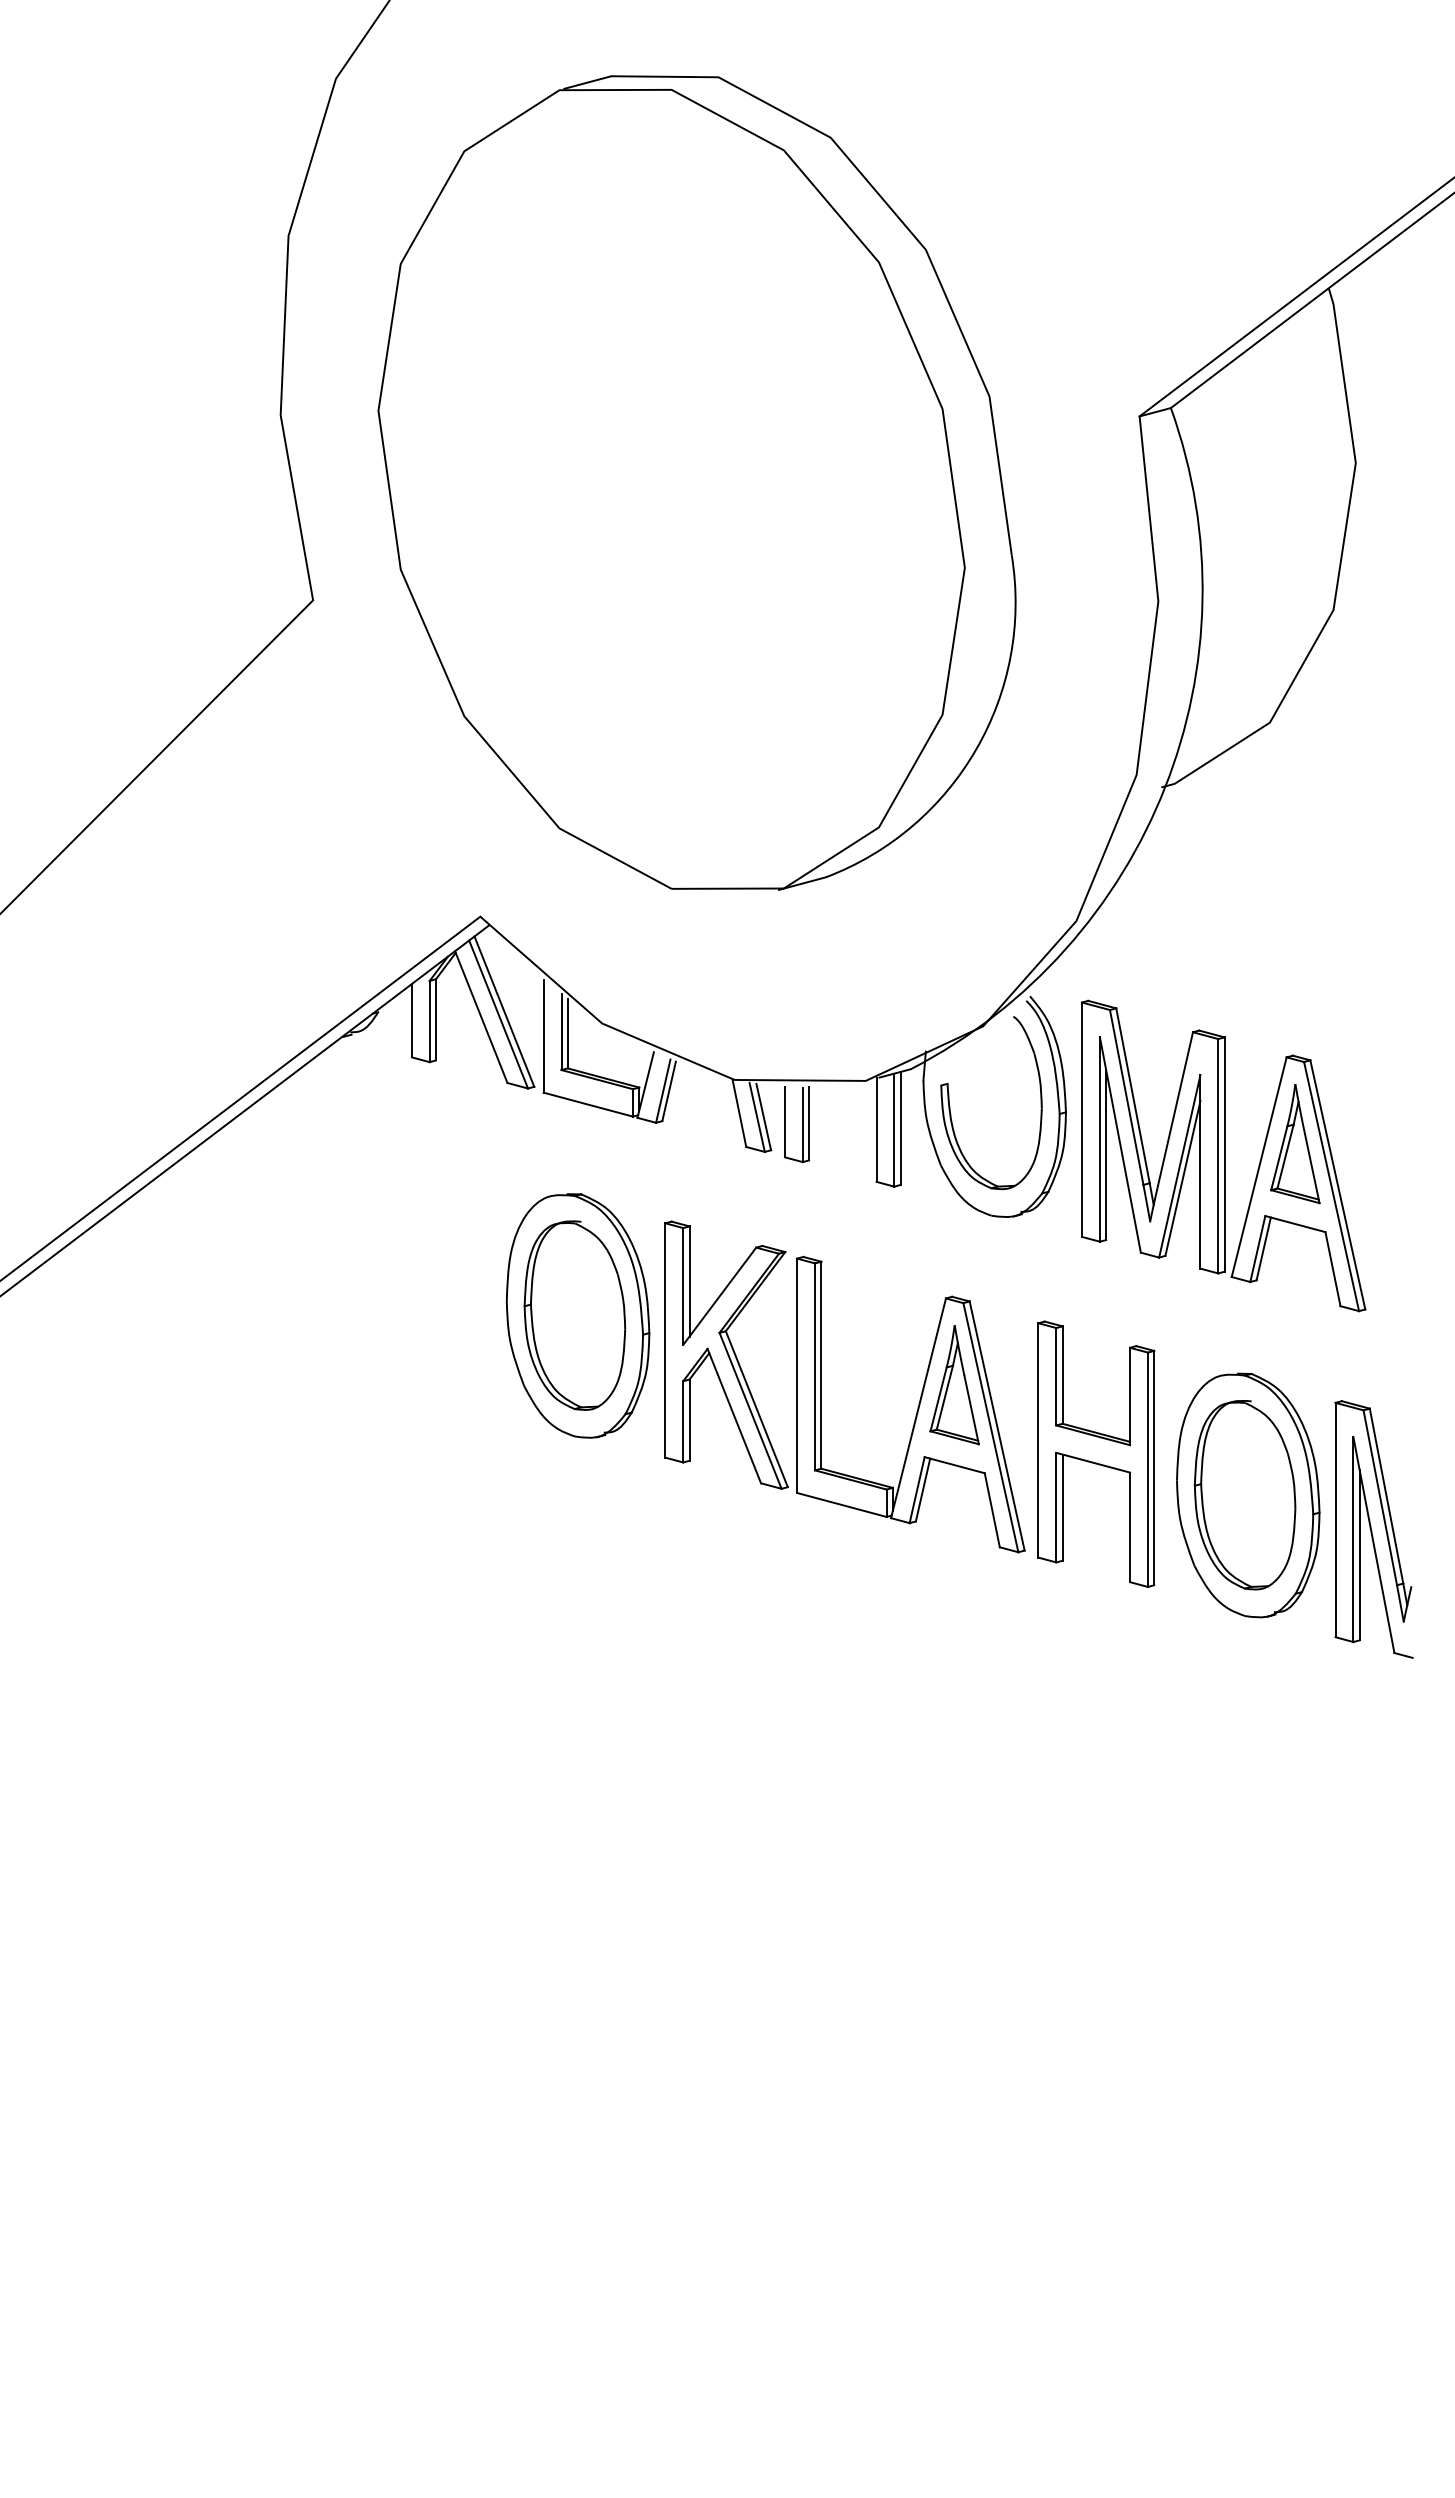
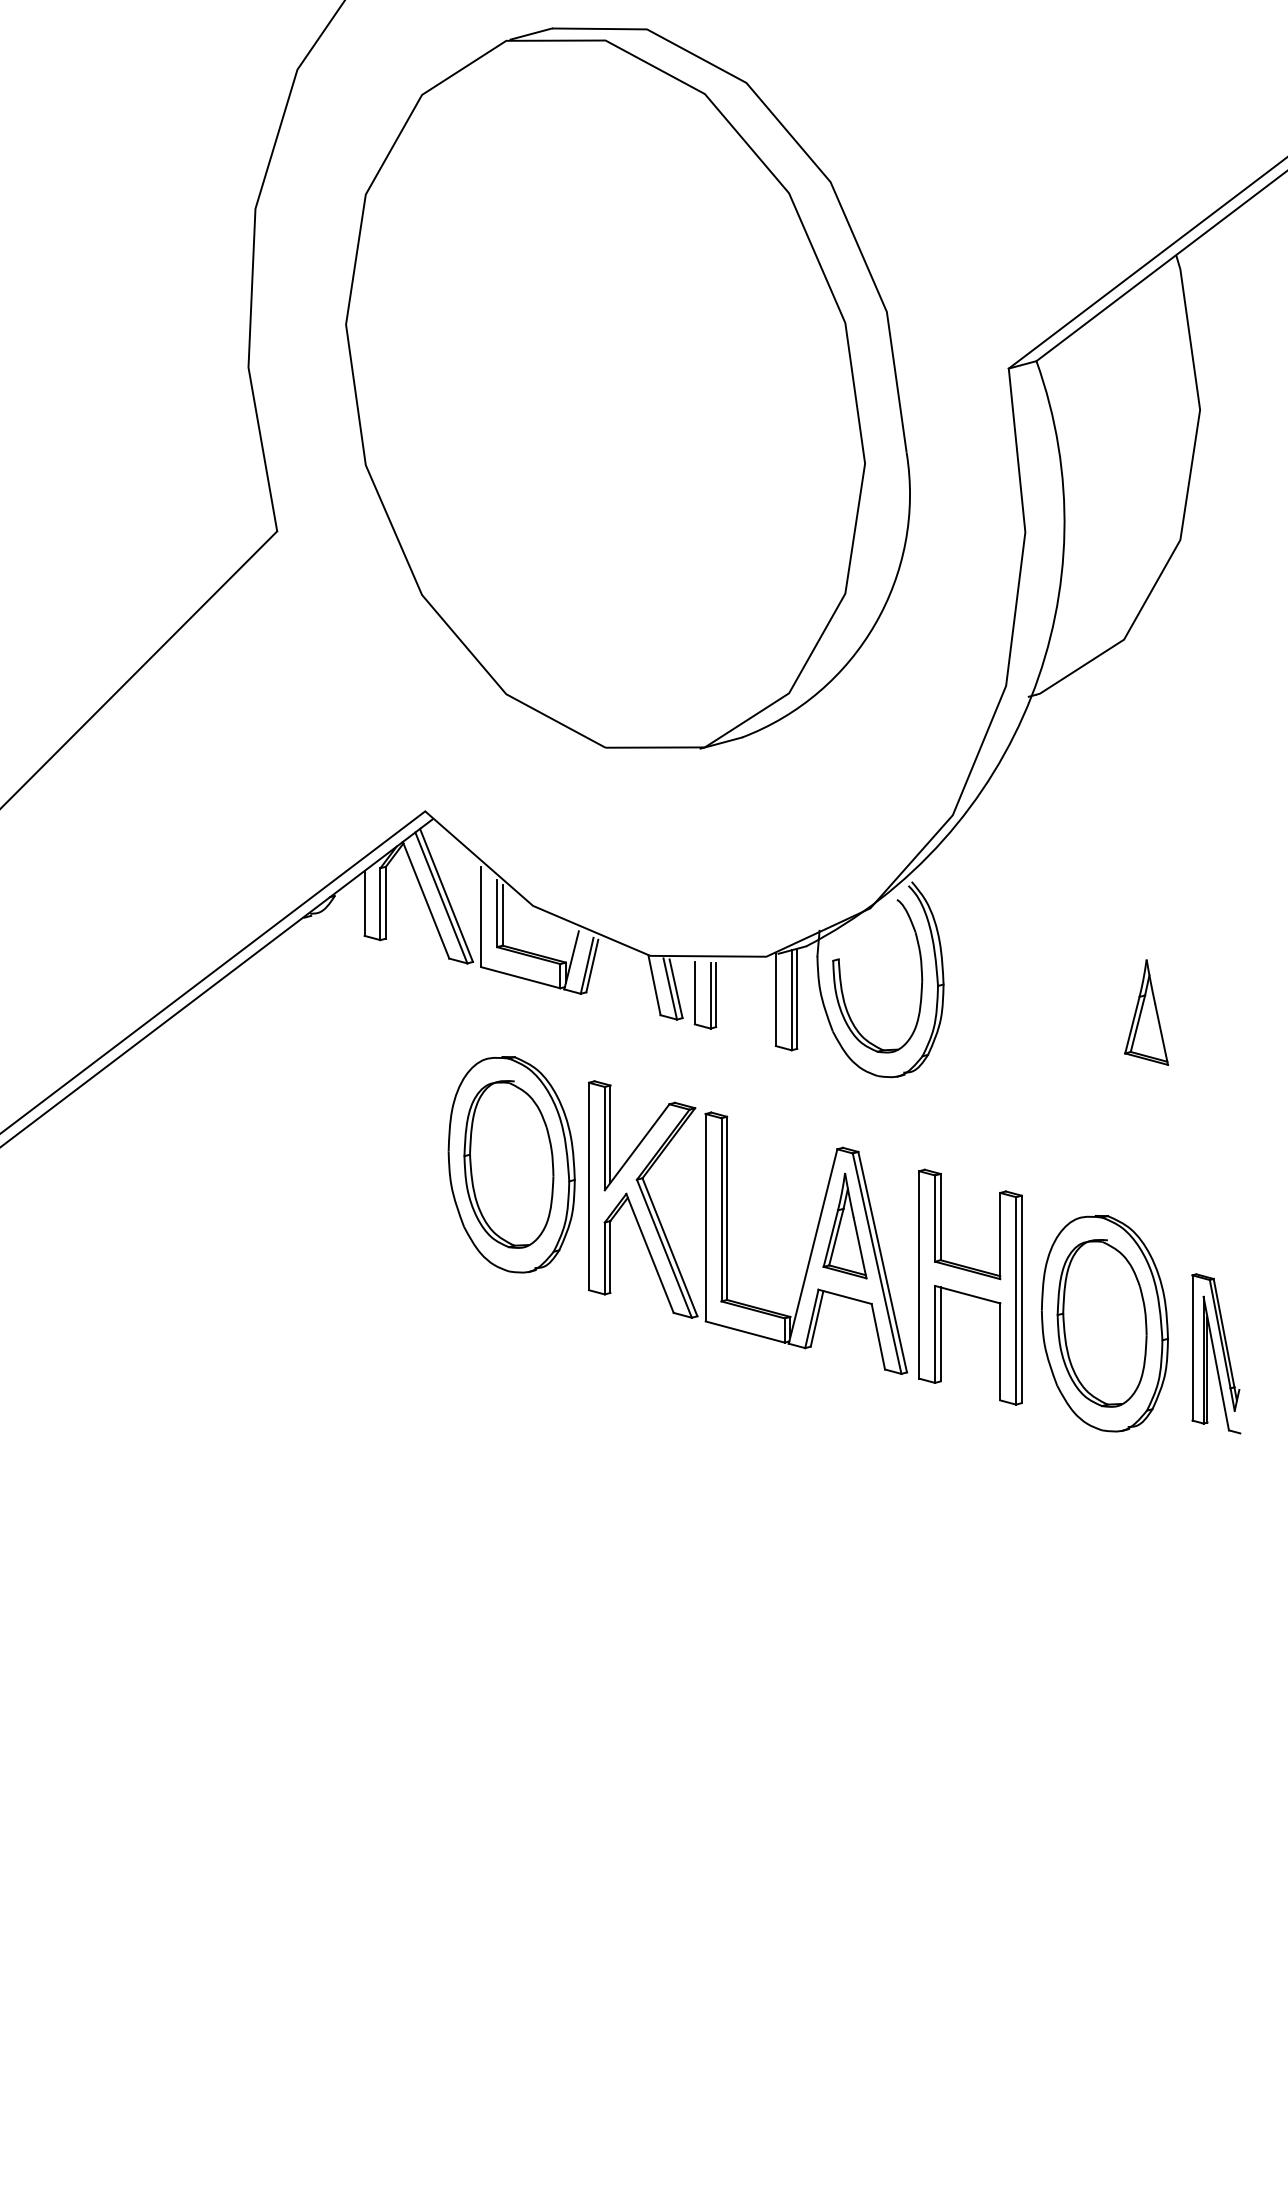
part: (696, 482) -> (627, 388), moved
part: (1222, 1155) -> (1082, 1022), removed
part: (1374, 1529) -> (1216, 1353), size x0.7

